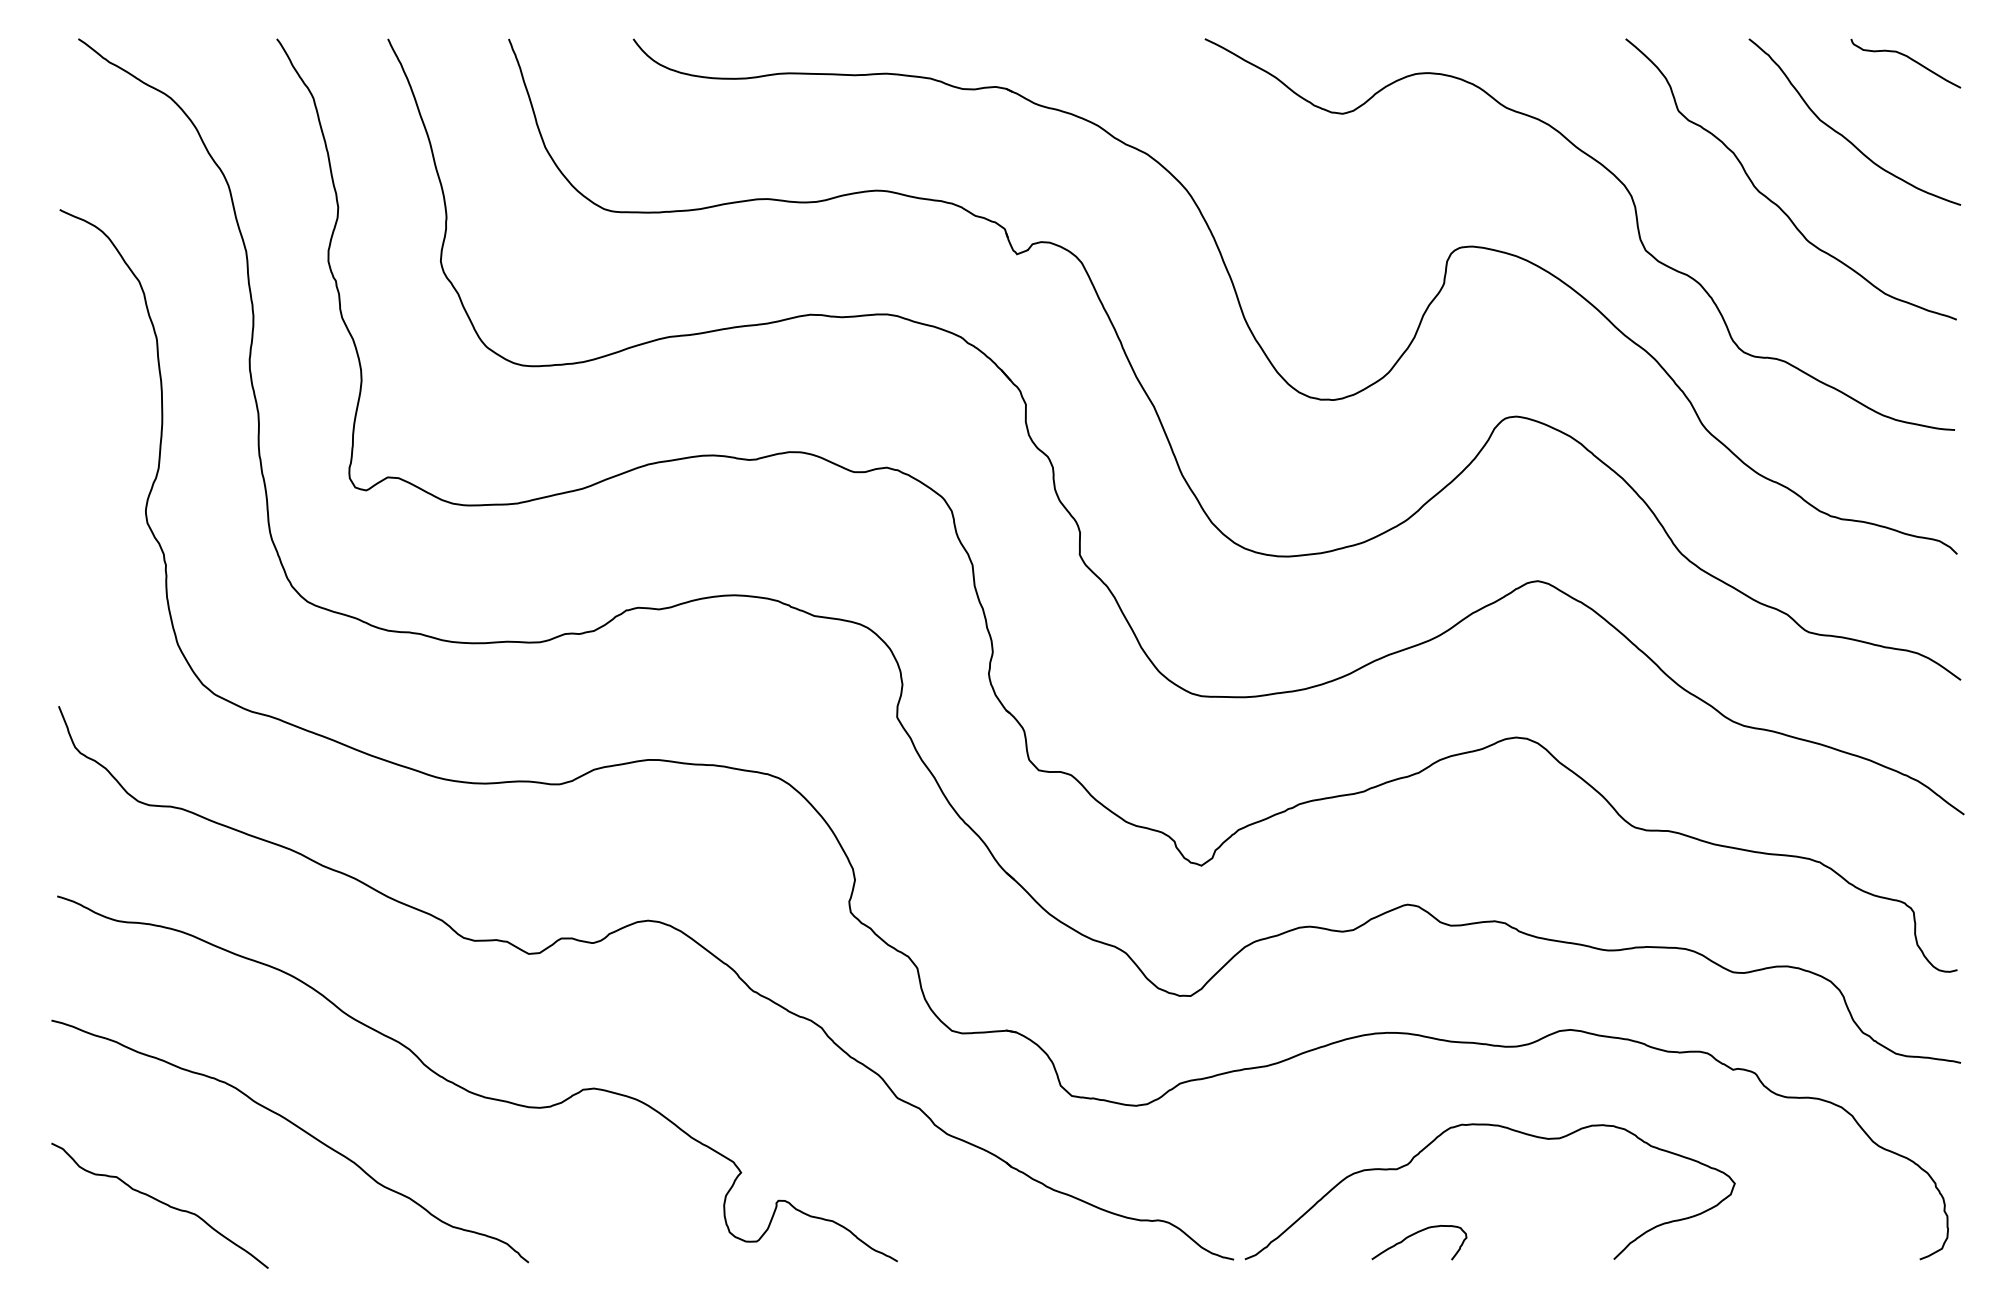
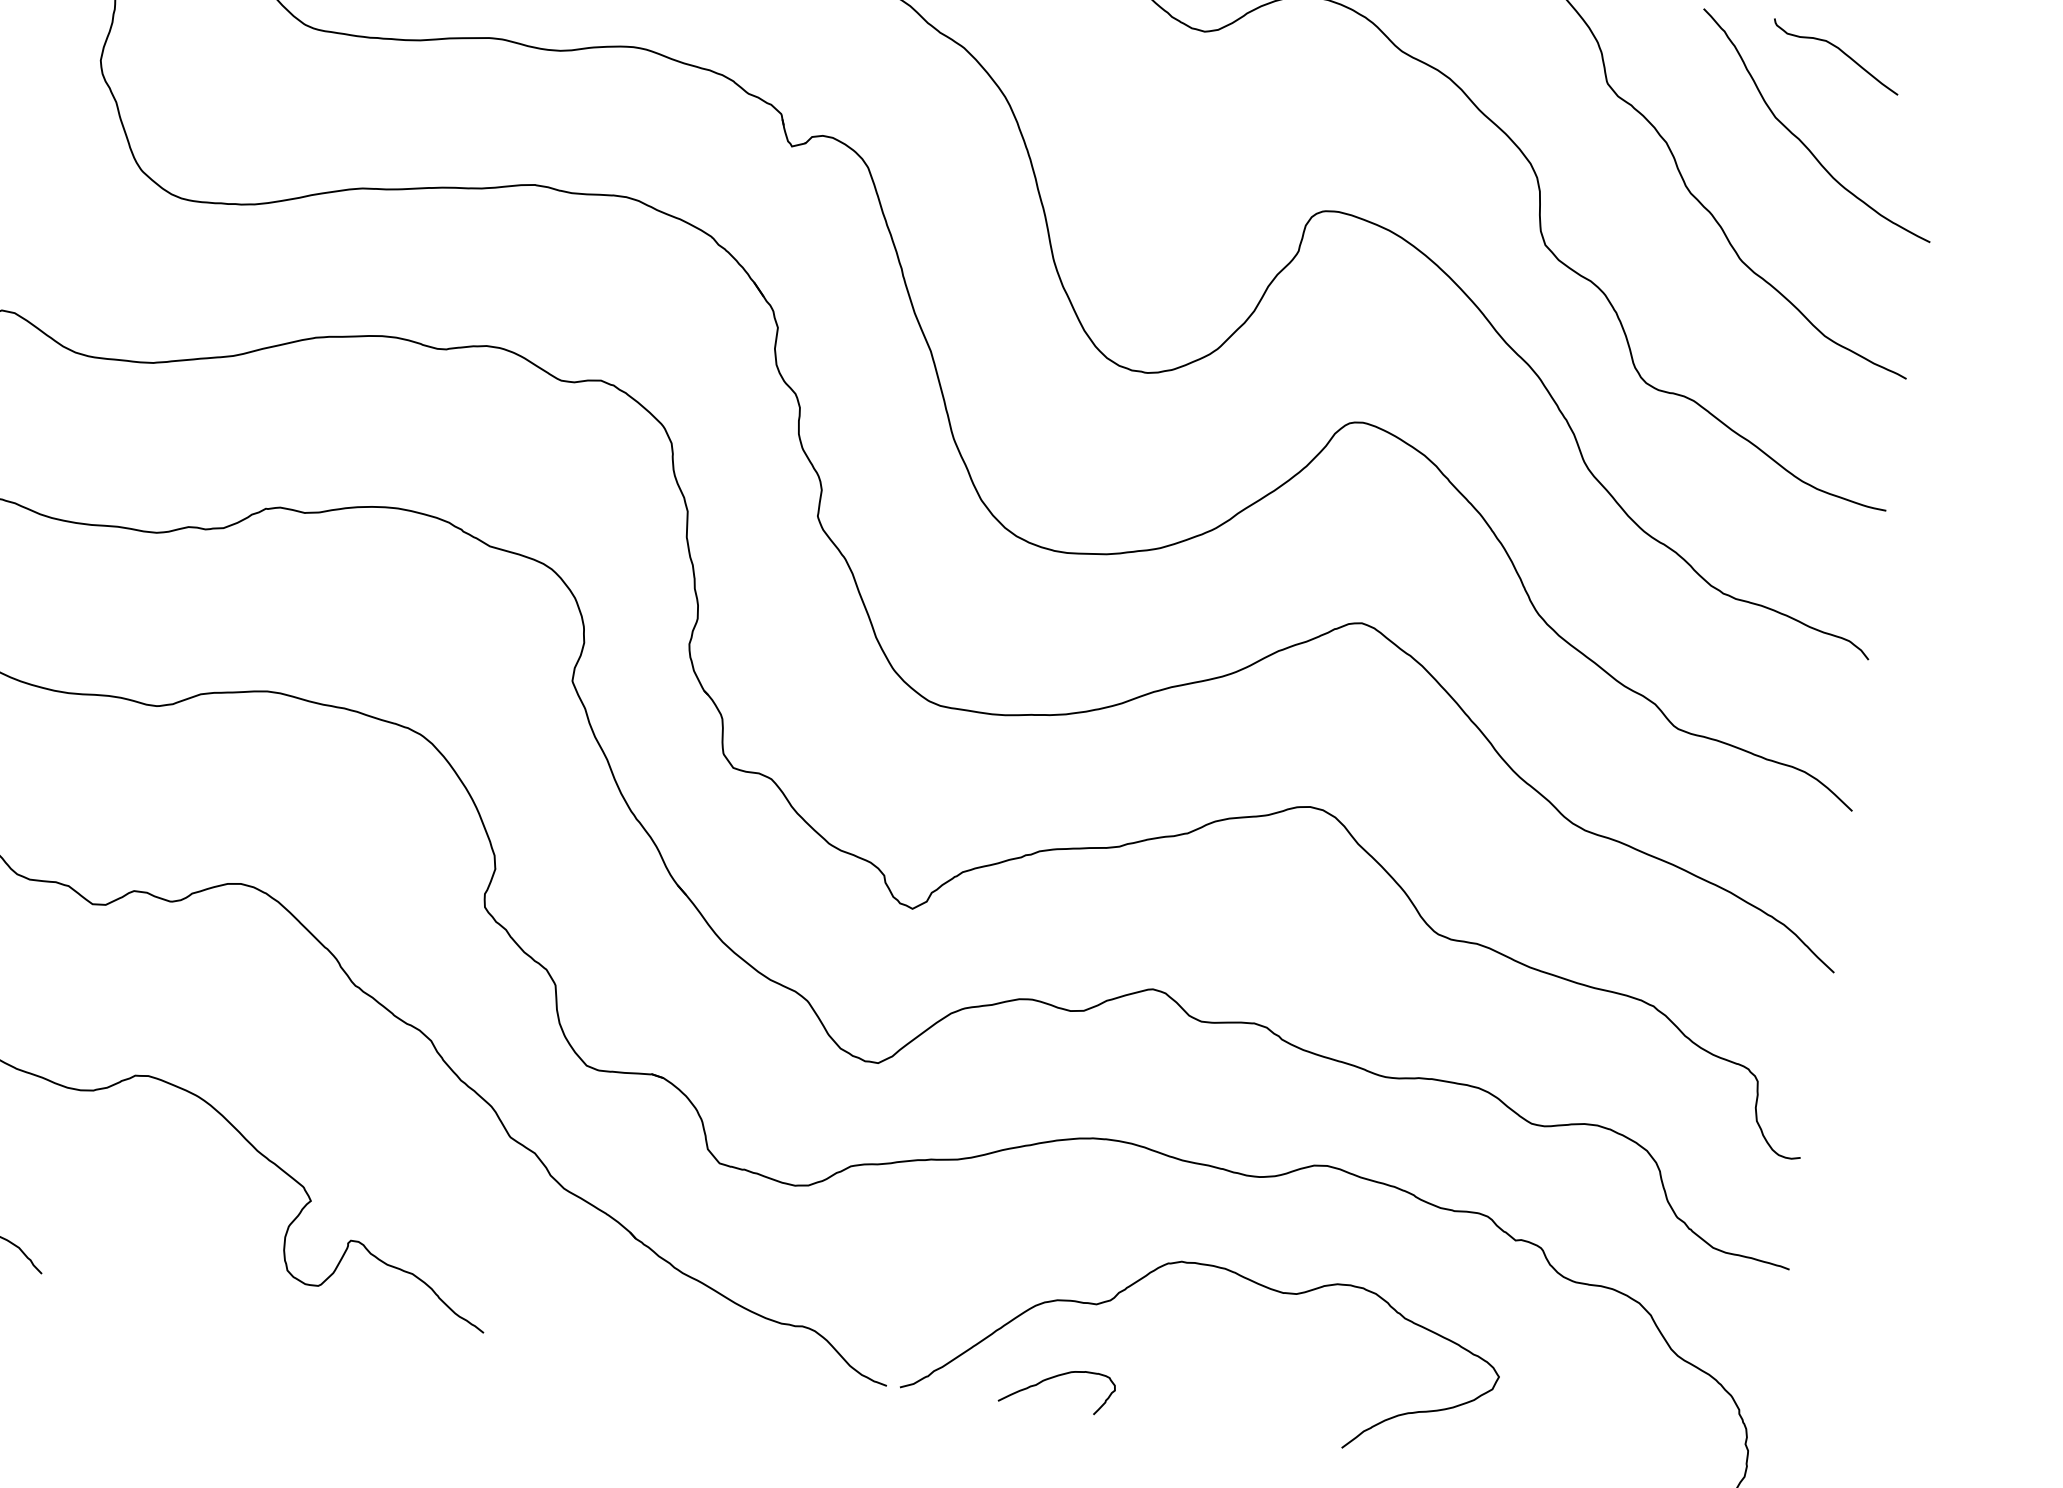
curve: (1908, 58) -> (1840, 51), moved
curve: (1415, 1234) -> (1054, 1378), moved

